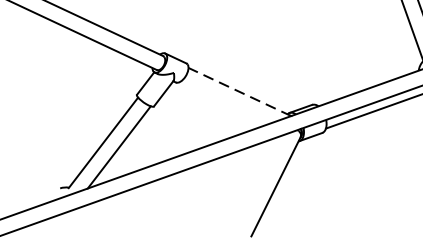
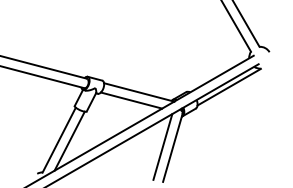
line: (238, 91) -> (138, 92), dashed -> solid
line: (225, 102) -> (131, 100), added
line: (260, 181) -> (162, 146), added

